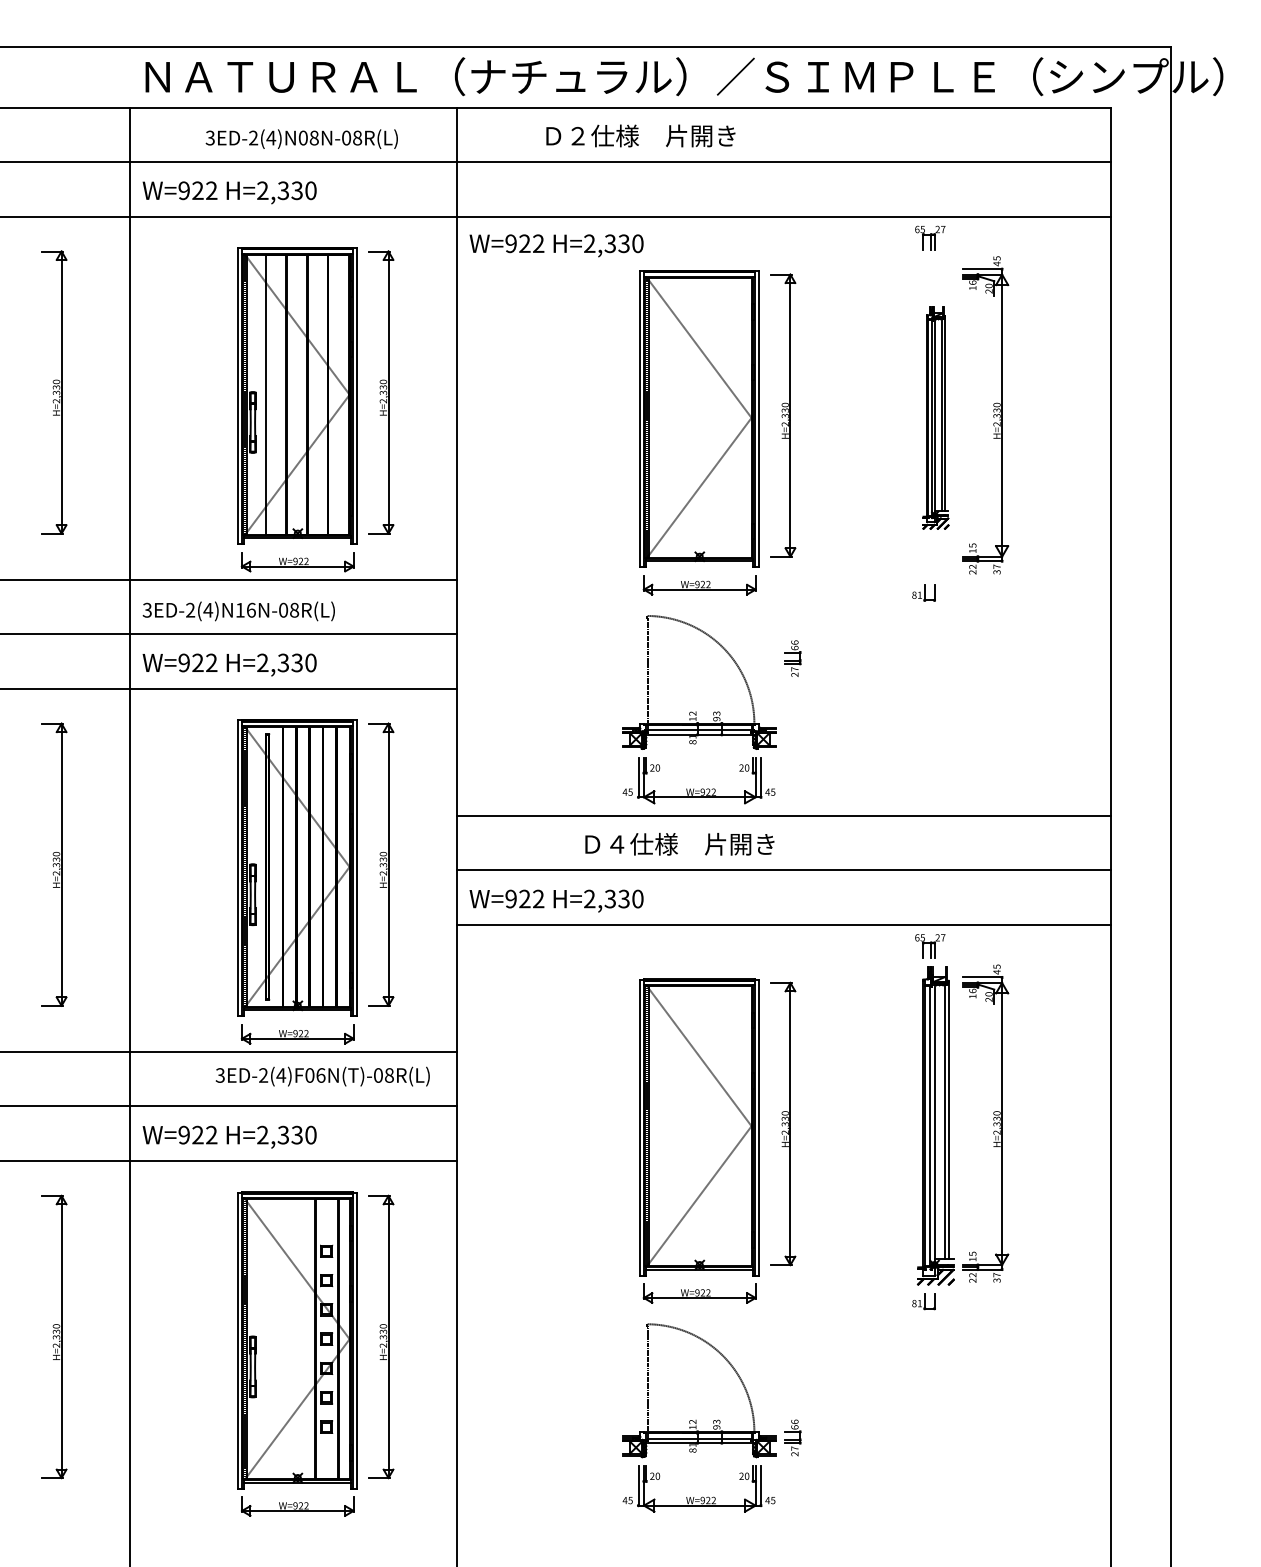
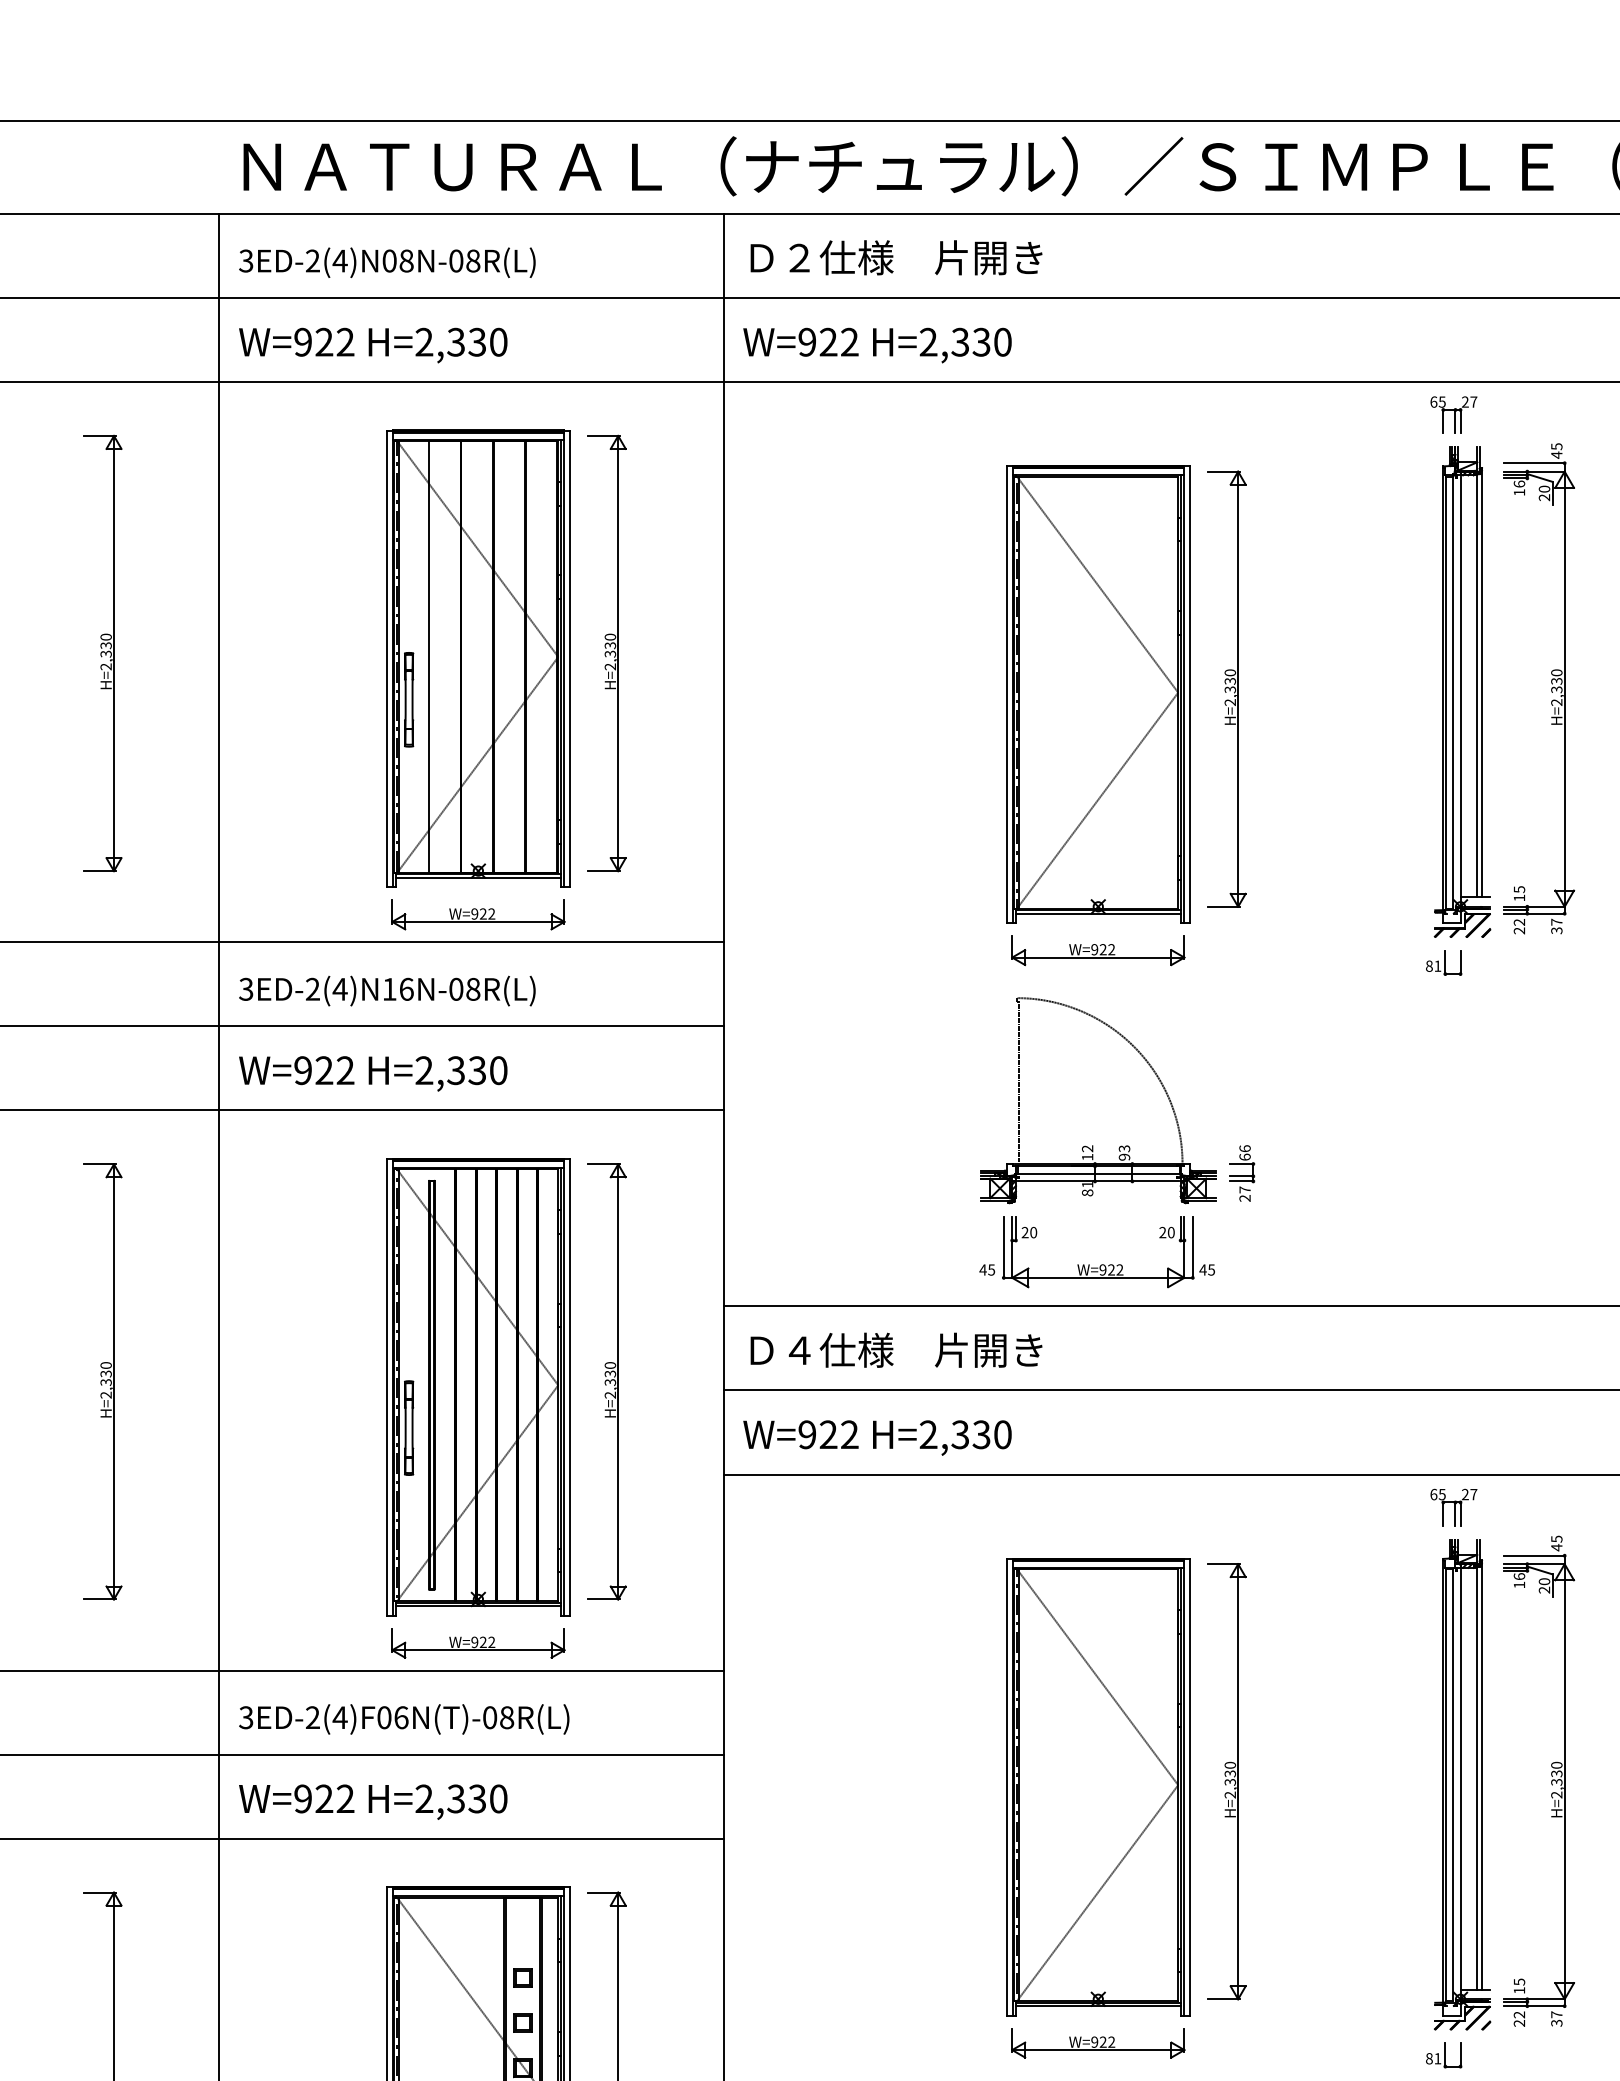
text: (640, 135) -> (895, 257), moved
text: (301, 138) -> (386, 261), moved
text: (556, 245) -> (877, 344), moved
part: (935, 417) -> (1461, 692), size x1.43
part: (792, 658) -> (1241, 1173), moved
text: (679, 843) -> (895, 1349), moved
text: (322, 1076) -> (403, 1719), moved

